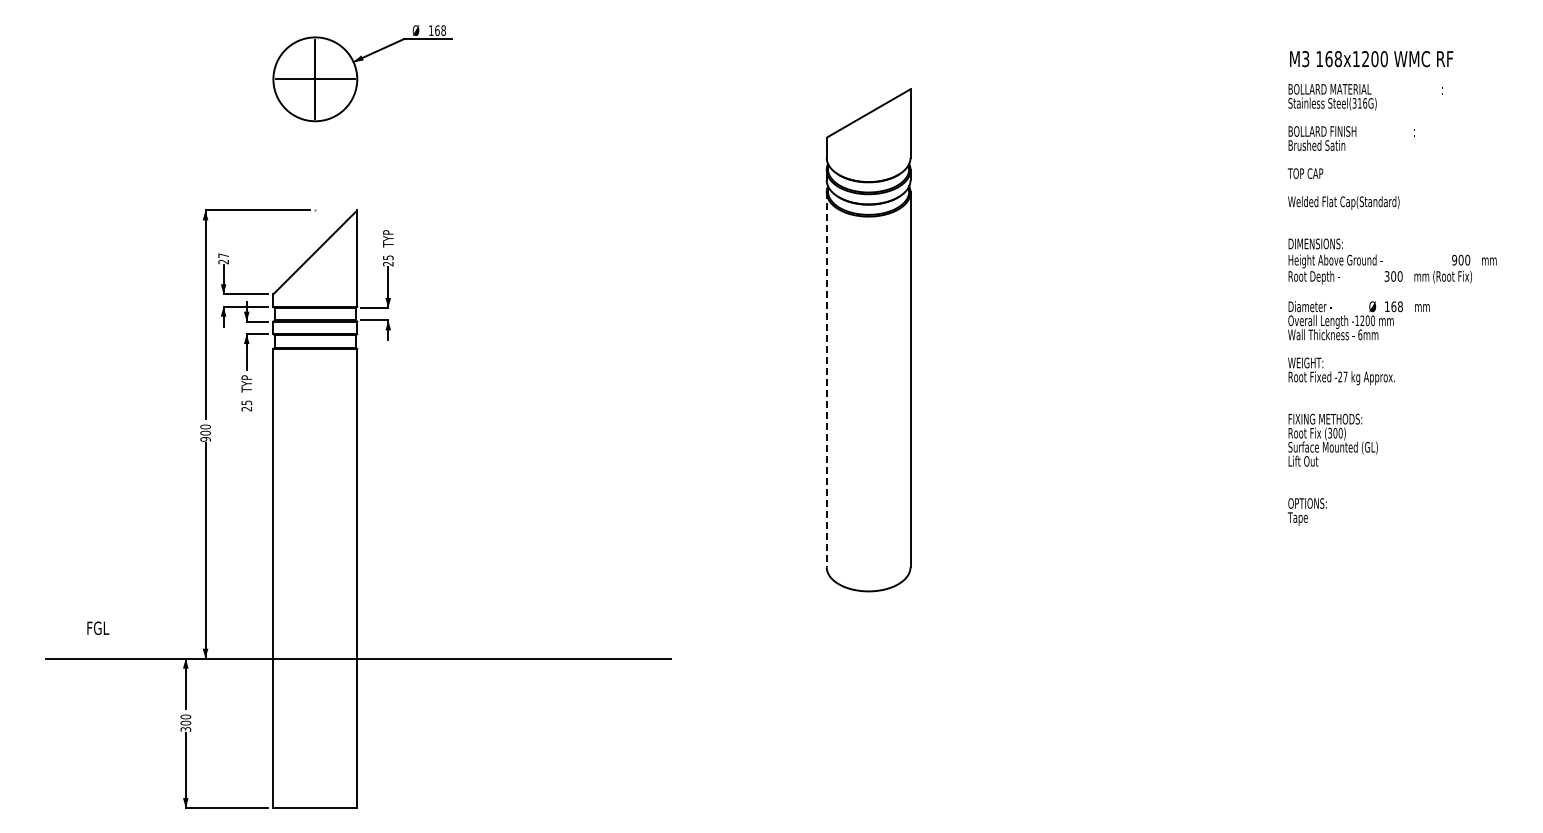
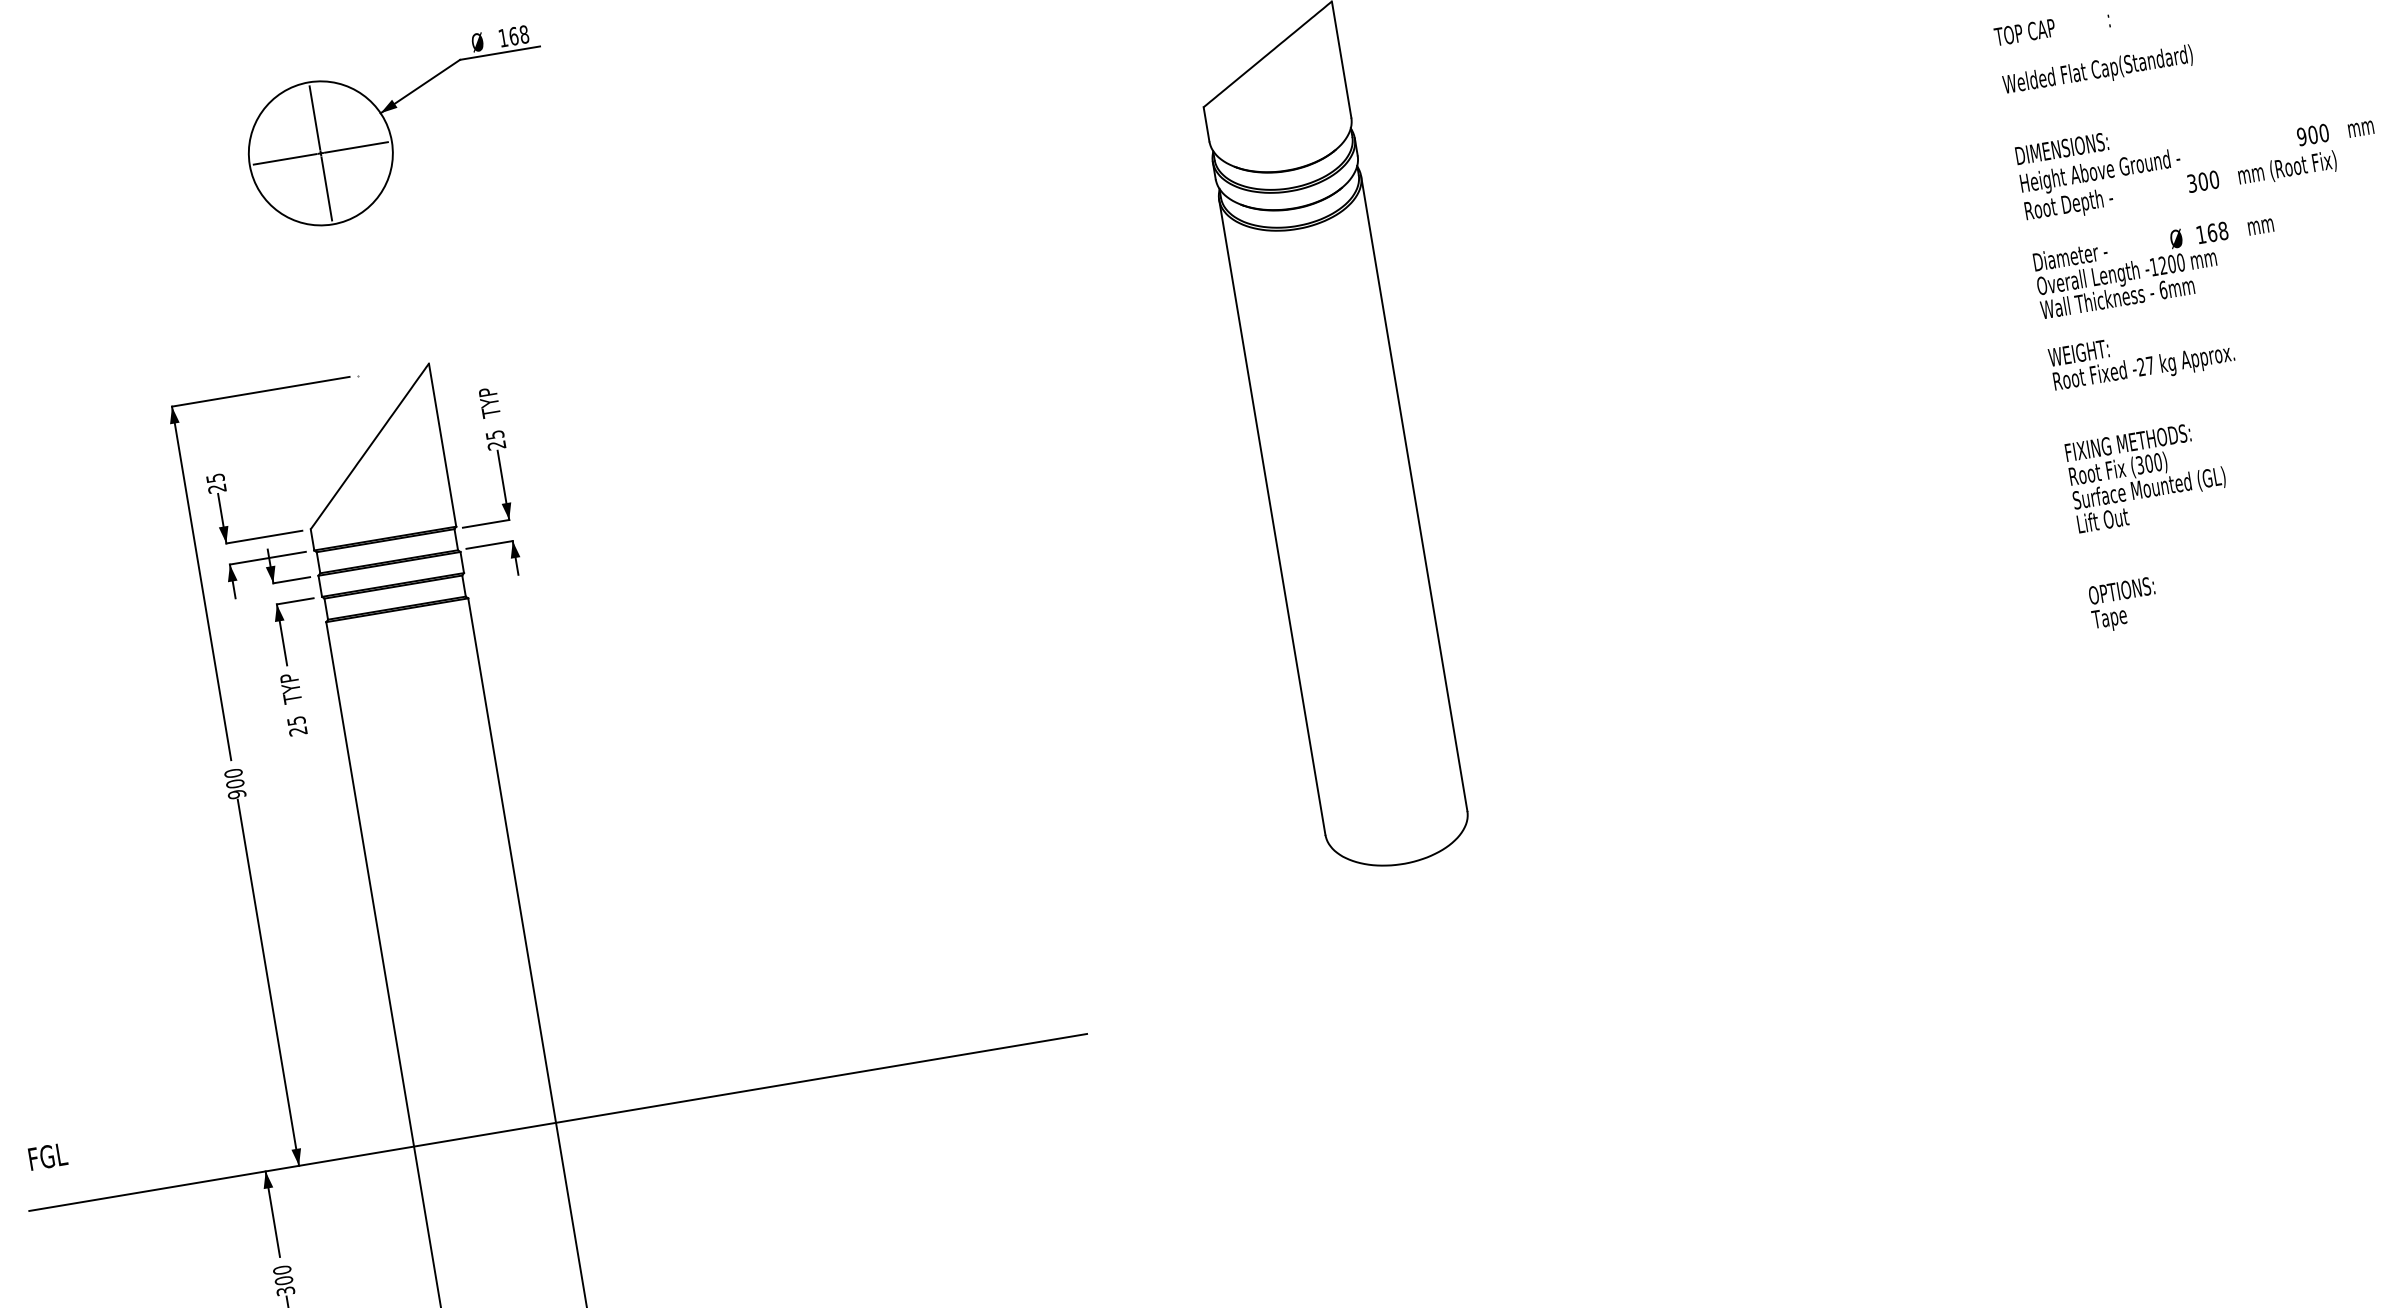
text: (223, 255) -> (215, 477), 27 -> 25
line: (826, 380) -> (1272, 518), dashed -> solid
text: (98, 627) -> (48, 1155), moved

